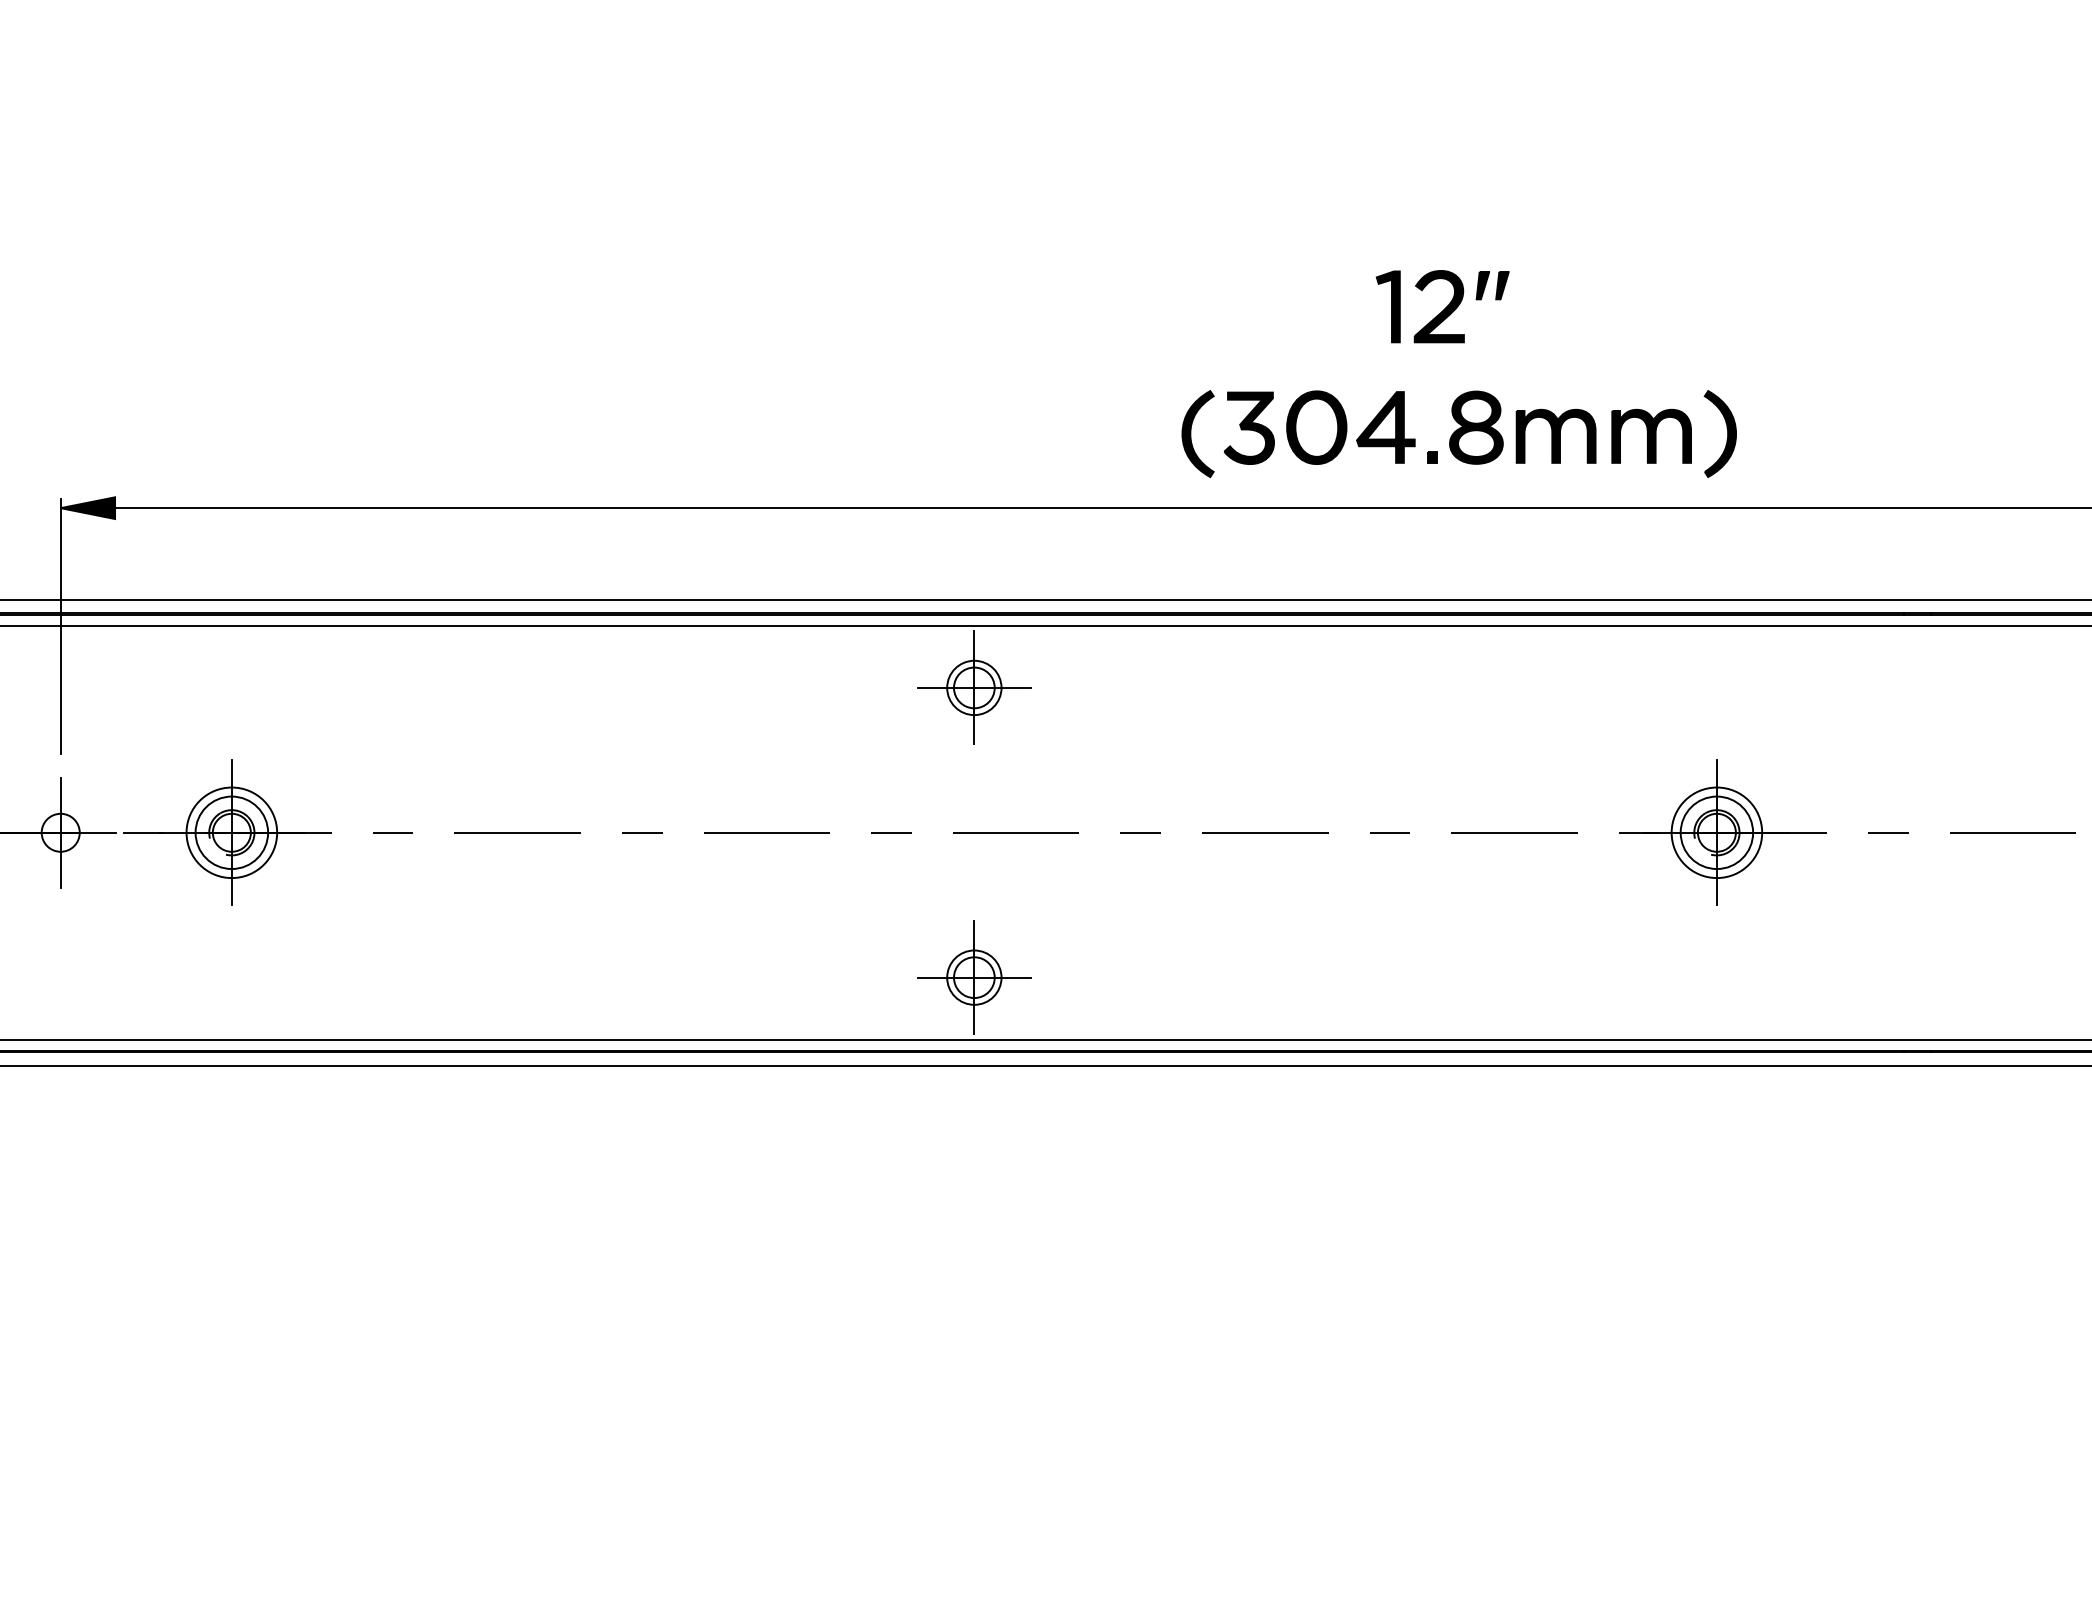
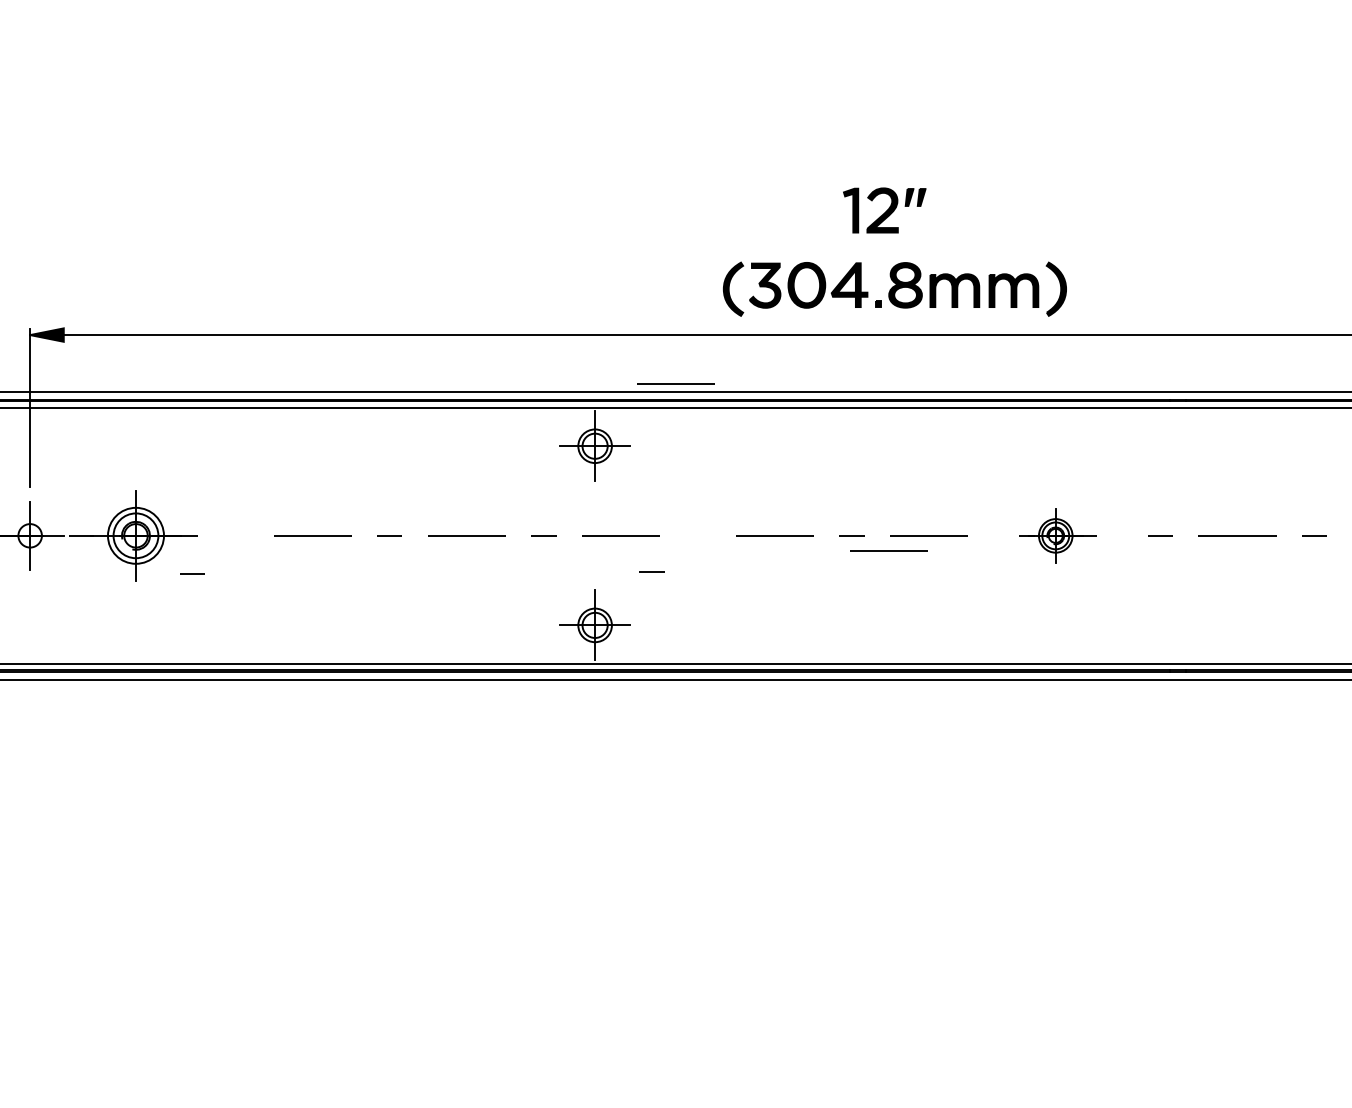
line: (1104, 586) -> (675, 383), added
line: (392, 832) -> (192, 573), moved
line: (1139, 832) -> (651, 571), moved
part: (1722, 832) -> (1057, 535), size x0.6
line: (1448, 856) -> (888, 550), added

